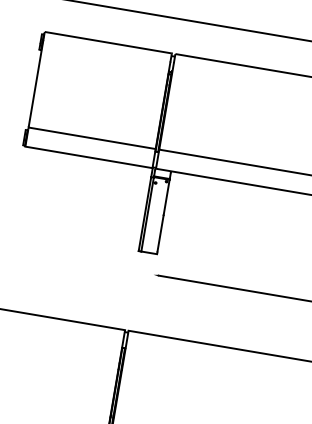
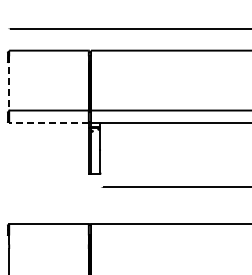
line: (36, 84) -> (9, 83), solid -> dashed
line: (89, 157) -> (49, 122), solid -> dashed

